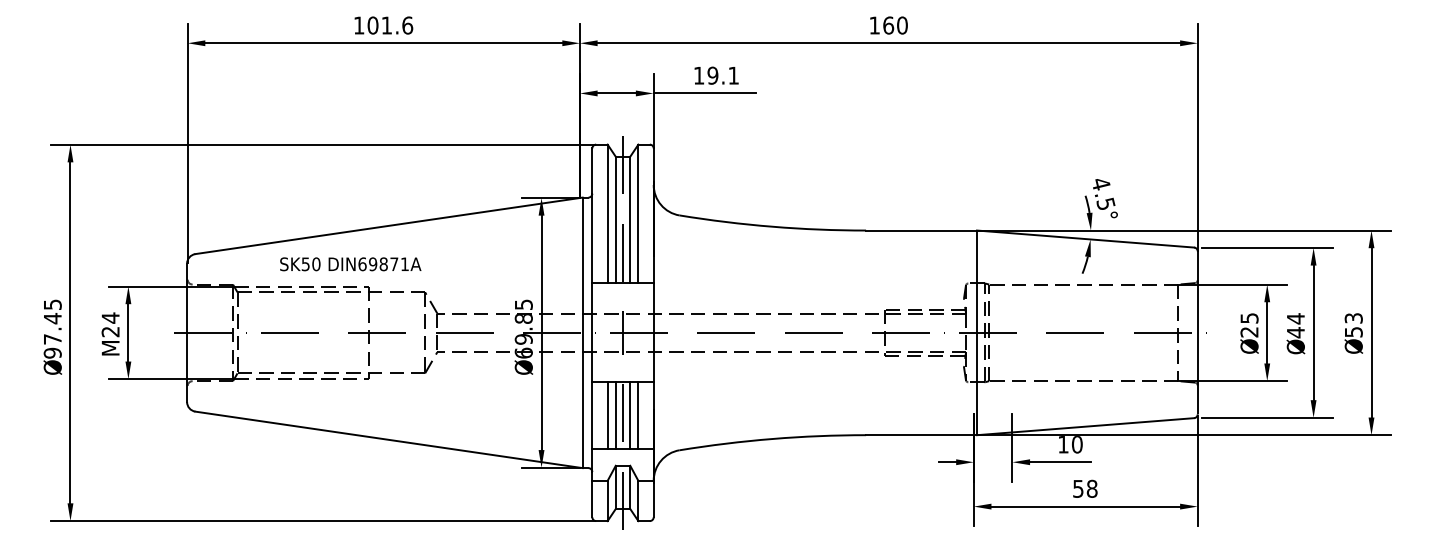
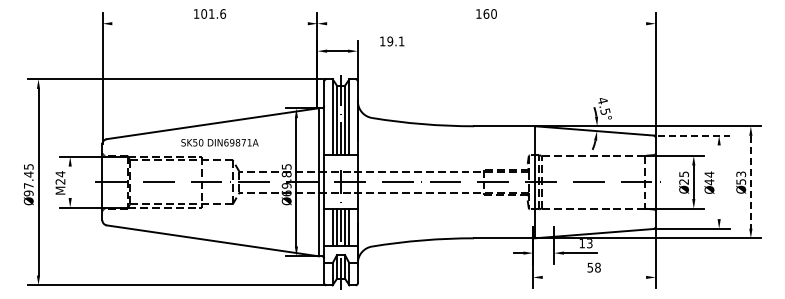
line: (382, 42) -> (209, 23), removed
line: (888, 42) -> (486, 23), removed
line: (704, 94) -> (385, 51), removed
line: (1266, 247) -> (693, 135), solid -> dashed
text: (349, 263) -> (219, 142), moved
line: (128, 331) -> (70, 181), removed
line: (1314, 333) -> (719, 182), removed
line: (1370, 333) -> (750, 182), solid -> dashed
text: (1076, 444) -> (589, 243), 10 -> 13
line: (1085, 506) -> (594, 277), removed

